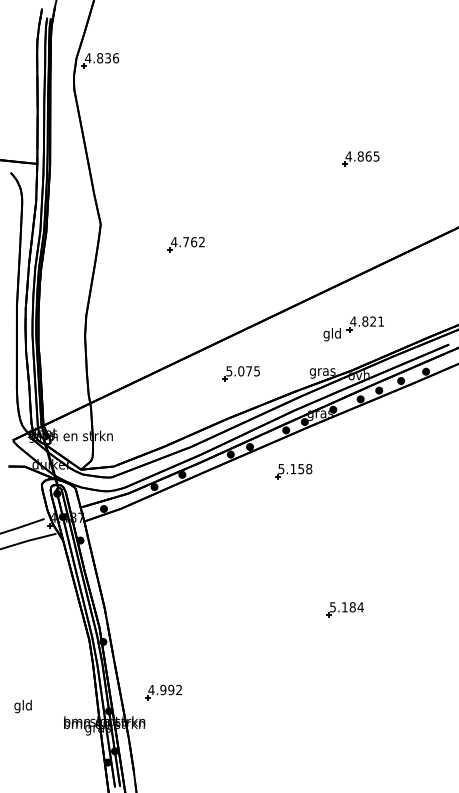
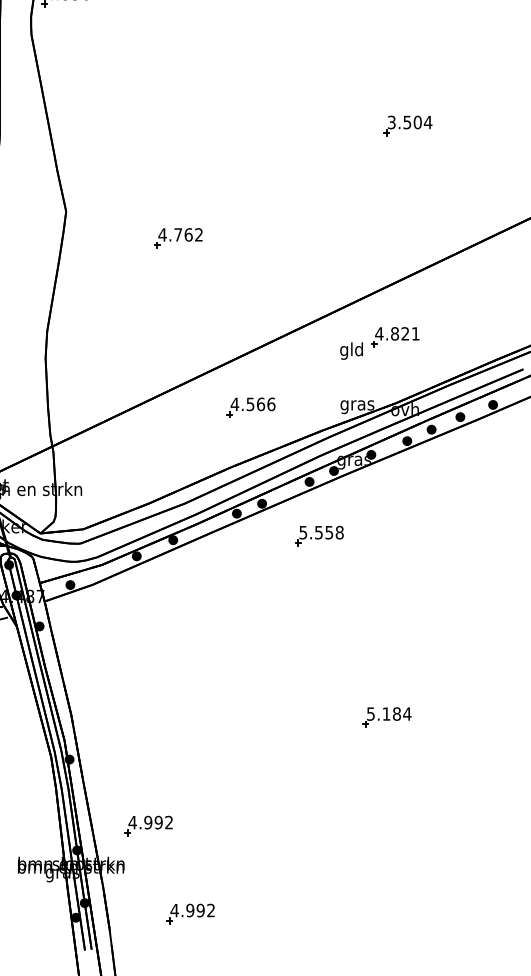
text: (362, 156) -> (409, 122), 4.865 -> 3.504
part: (353, 328) -> (379, 342), moved
text: (243, 371) -> (253, 404), 5.075 -> 4.566
text: (293, 469) -> (319, 533), 5.158 -> 5.558
part: (195, 759) -> (190, 913), added

